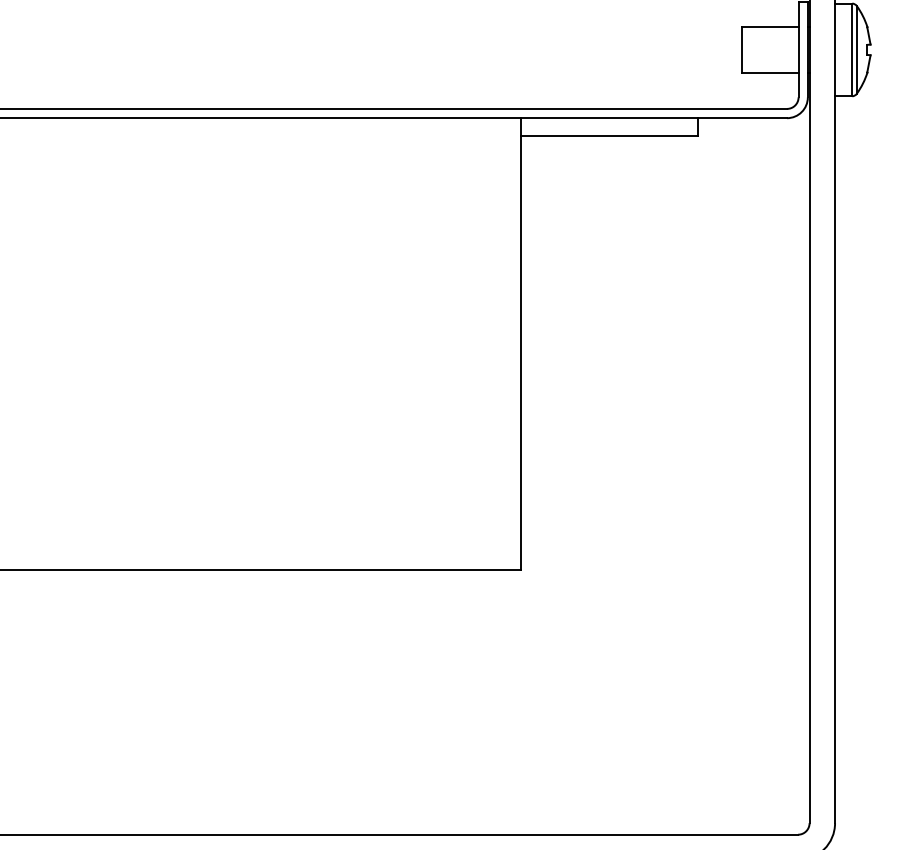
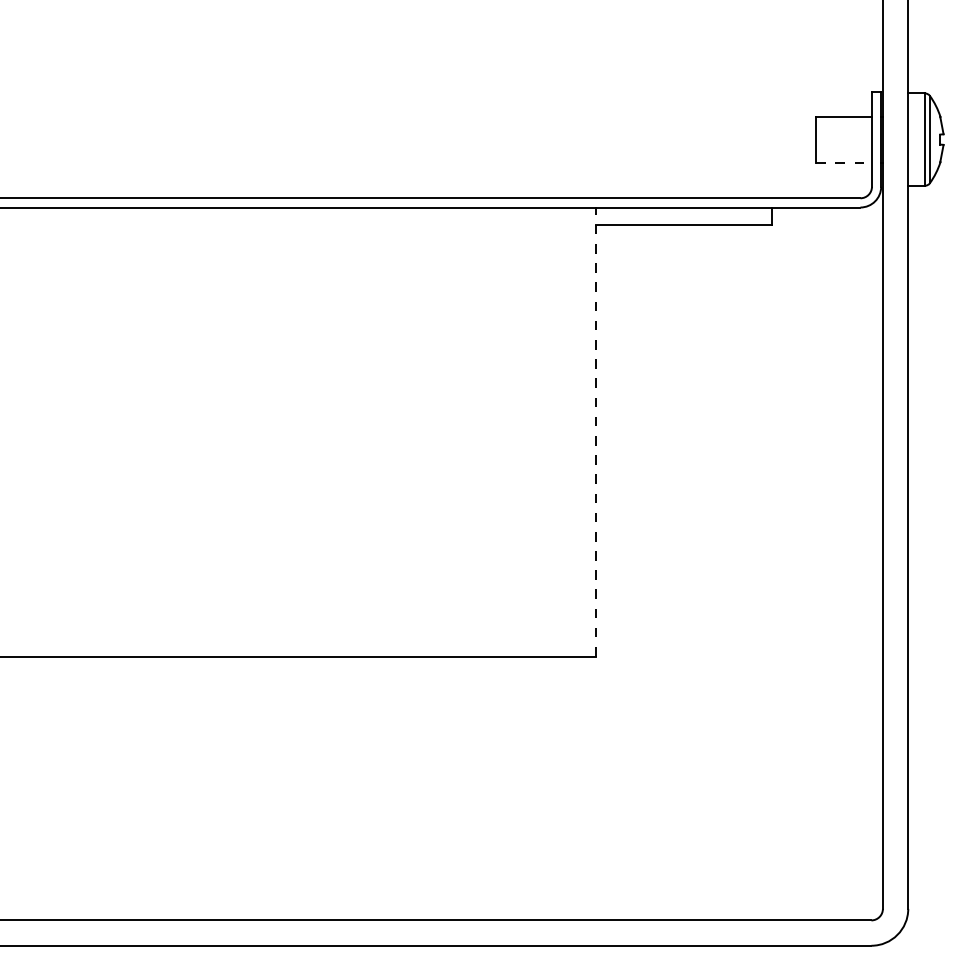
line: (770, 72) -> (844, 162), solid -> dashed
line: (521, 344) -> (596, 432), solid -> dashed

